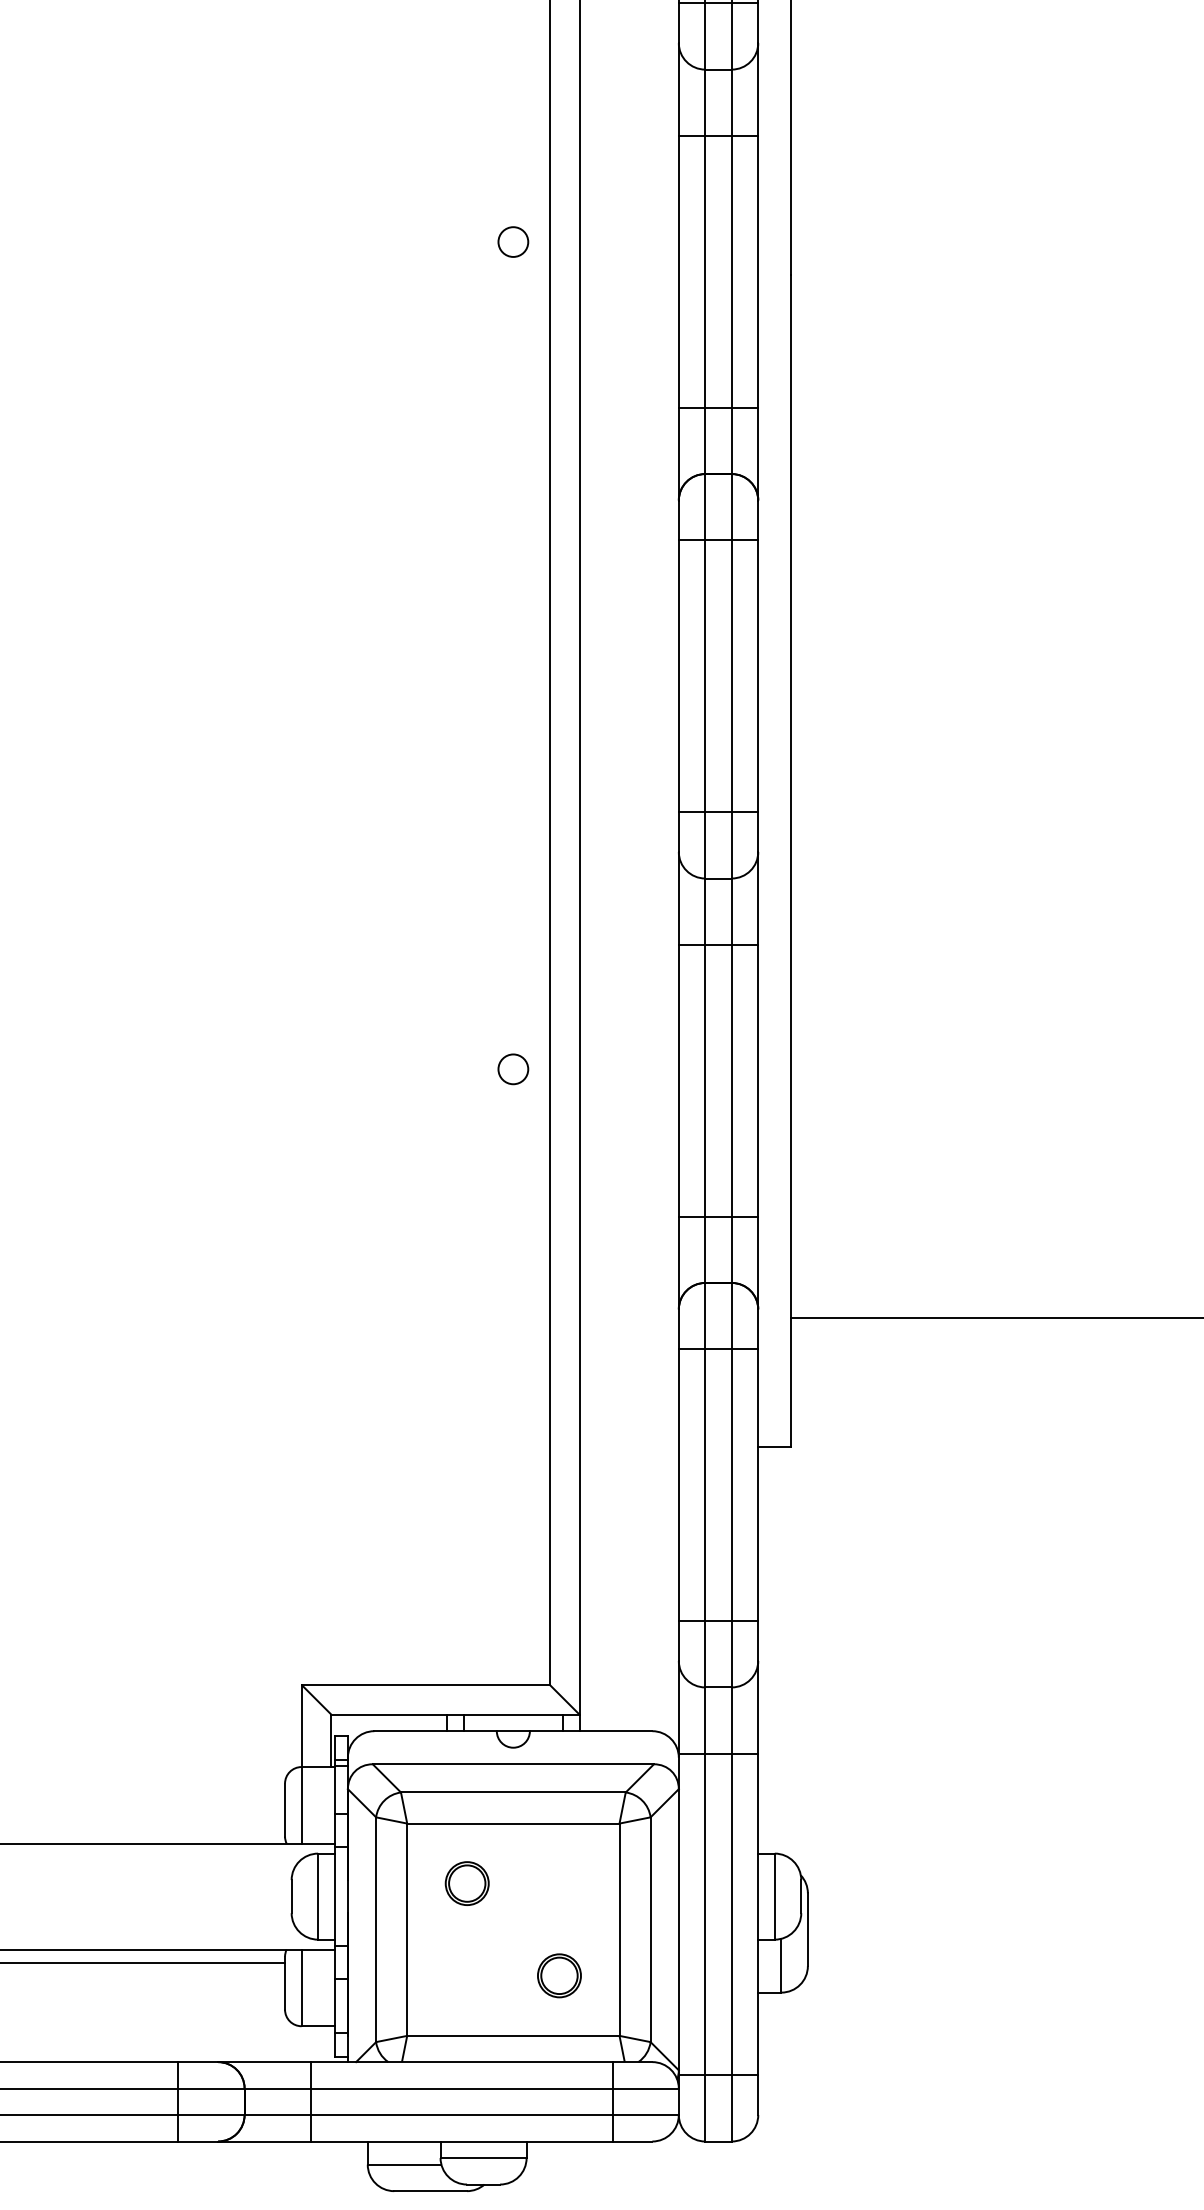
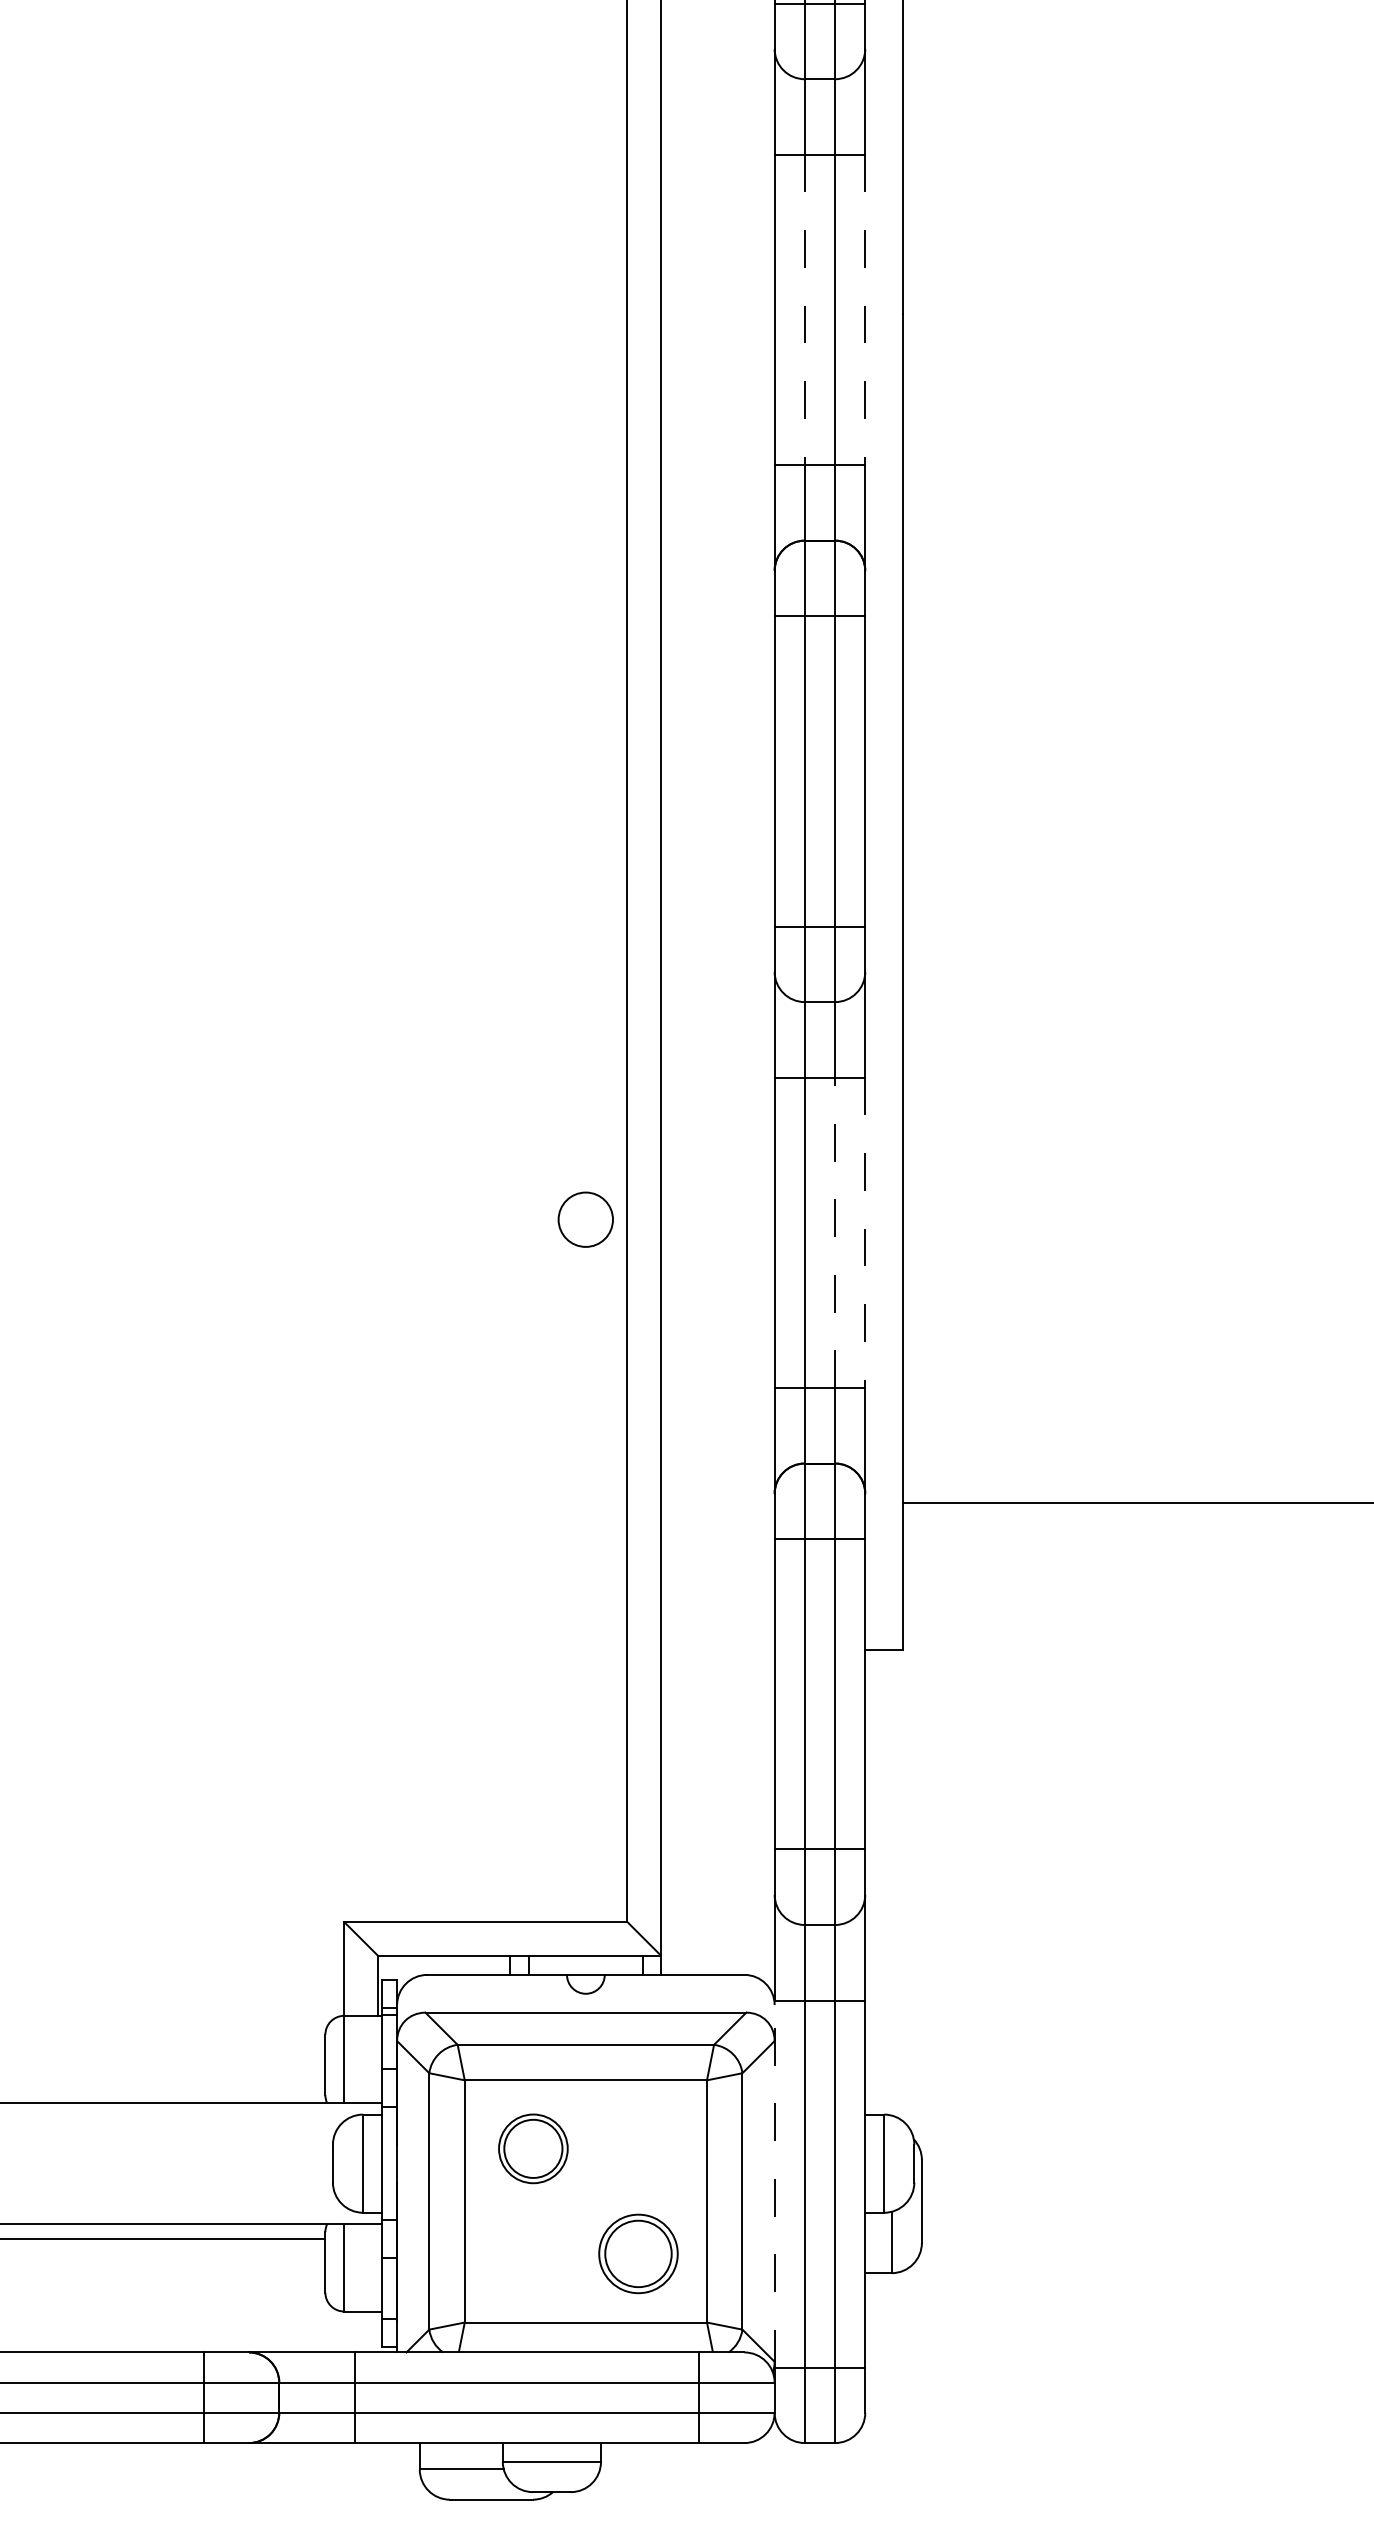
circle: (513, 241) -> (586, 275), removed
line: (705, 272) -> (805, 310), solid -> dashed
line: (758, 272) -> (865, 310), solid -> dashed
circle: (513, 1069) -> (586, 1219), size x1.6
line: (731, 1080) -> (834, 1232), solid -> dashed
line: (758, 1081) -> (865, 1233), solid -> dashed
part: (466, 1883) -> (532, 2148), size x1.4
line: (678, 1914) -> (774, 2184), solid -> dashed
part: (559, 1975) -> (638, 2253), size x1.6

